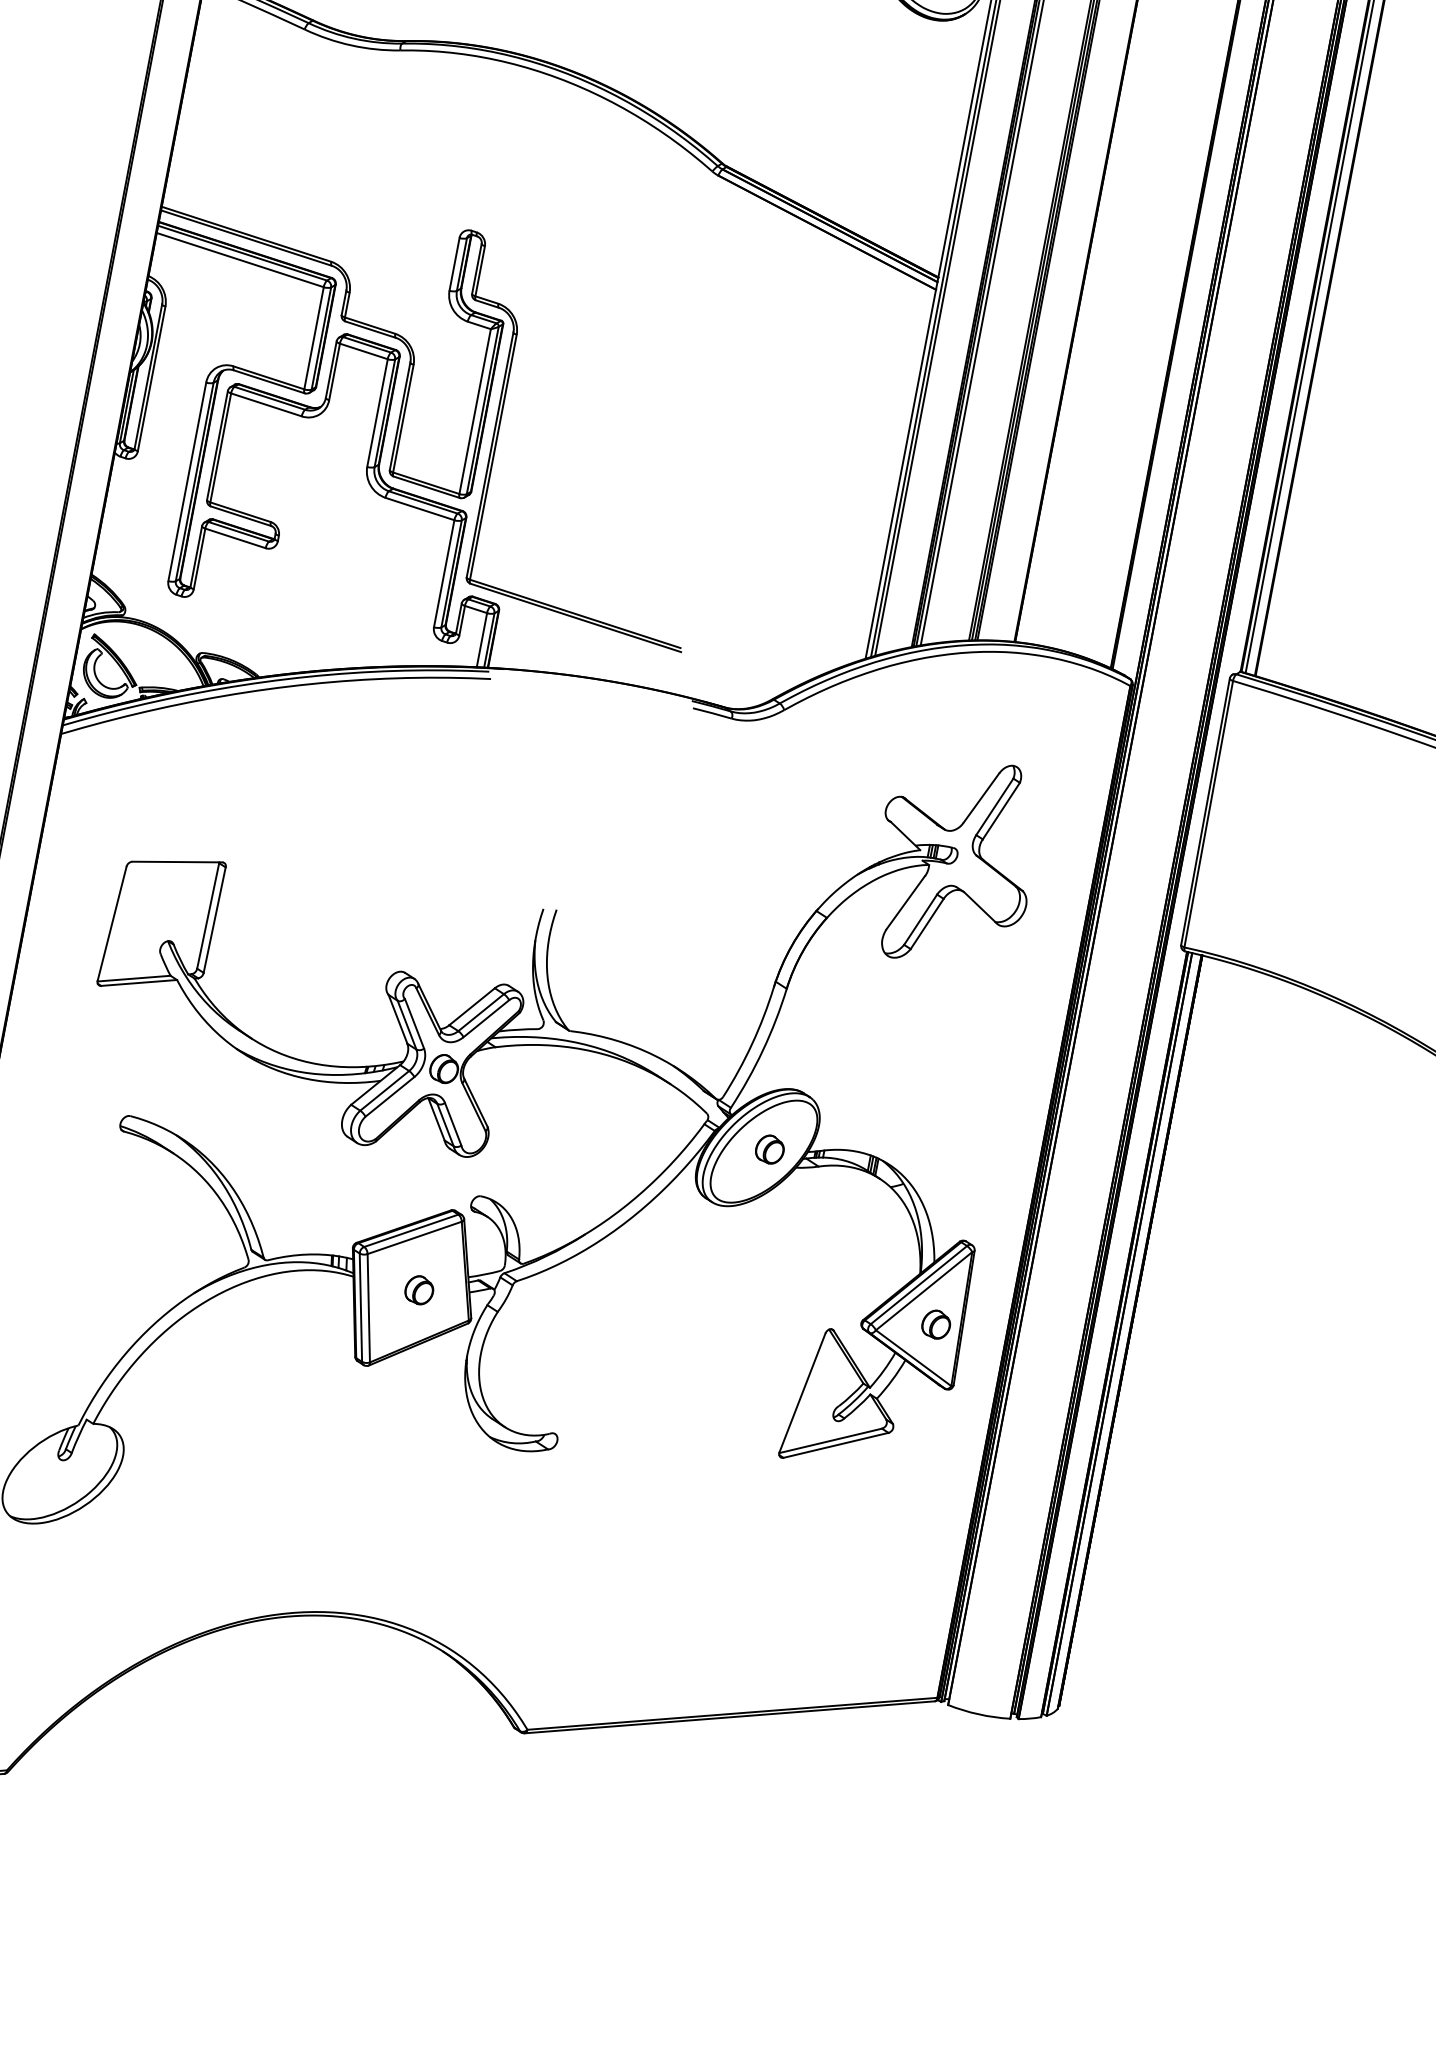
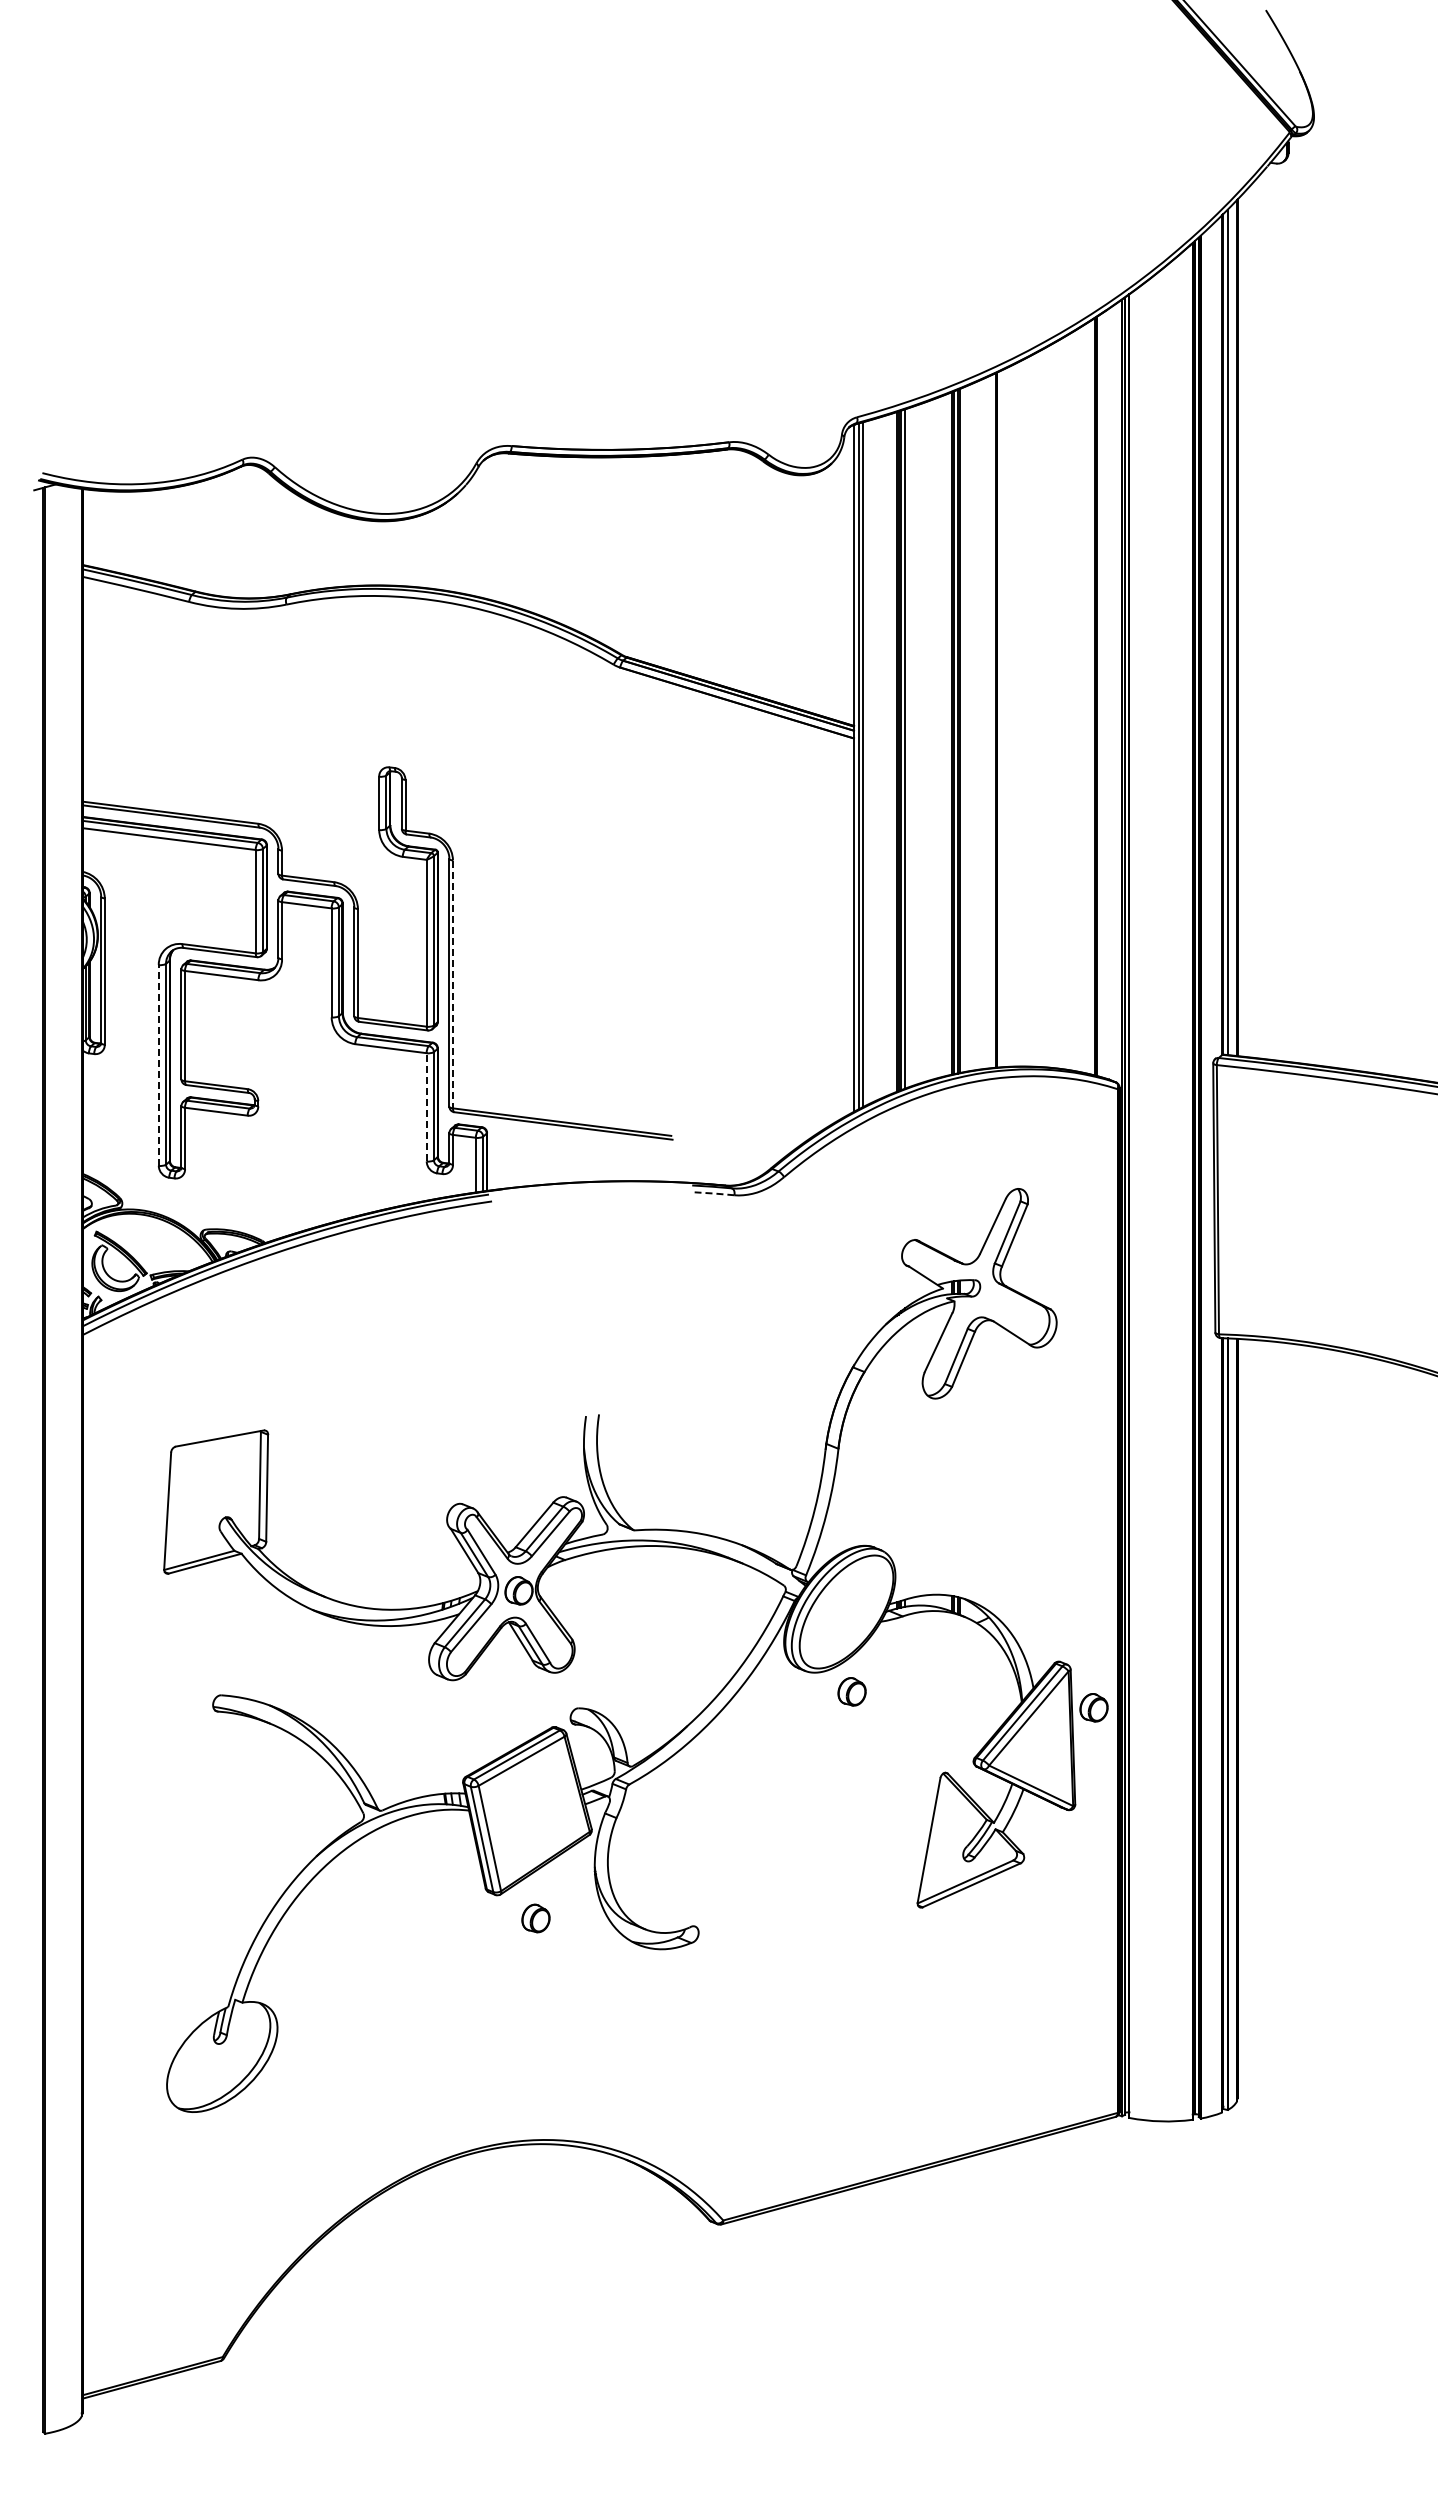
line: (493, 457) -> (453, 984), solid -> dashed
line: (187, 480) -> (158, 1064), solid -> dashed
line: (444, 572) -> (426, 1106), solid -> dashed
line: (712, 713) -> (714, 1193), solid -> dashed
part: (769, 1149) -> (851, 1691), moved
part: (418, 1290) -> (535, 1918), moved
part: (935, 1324) -> (1093, 1707), moved

